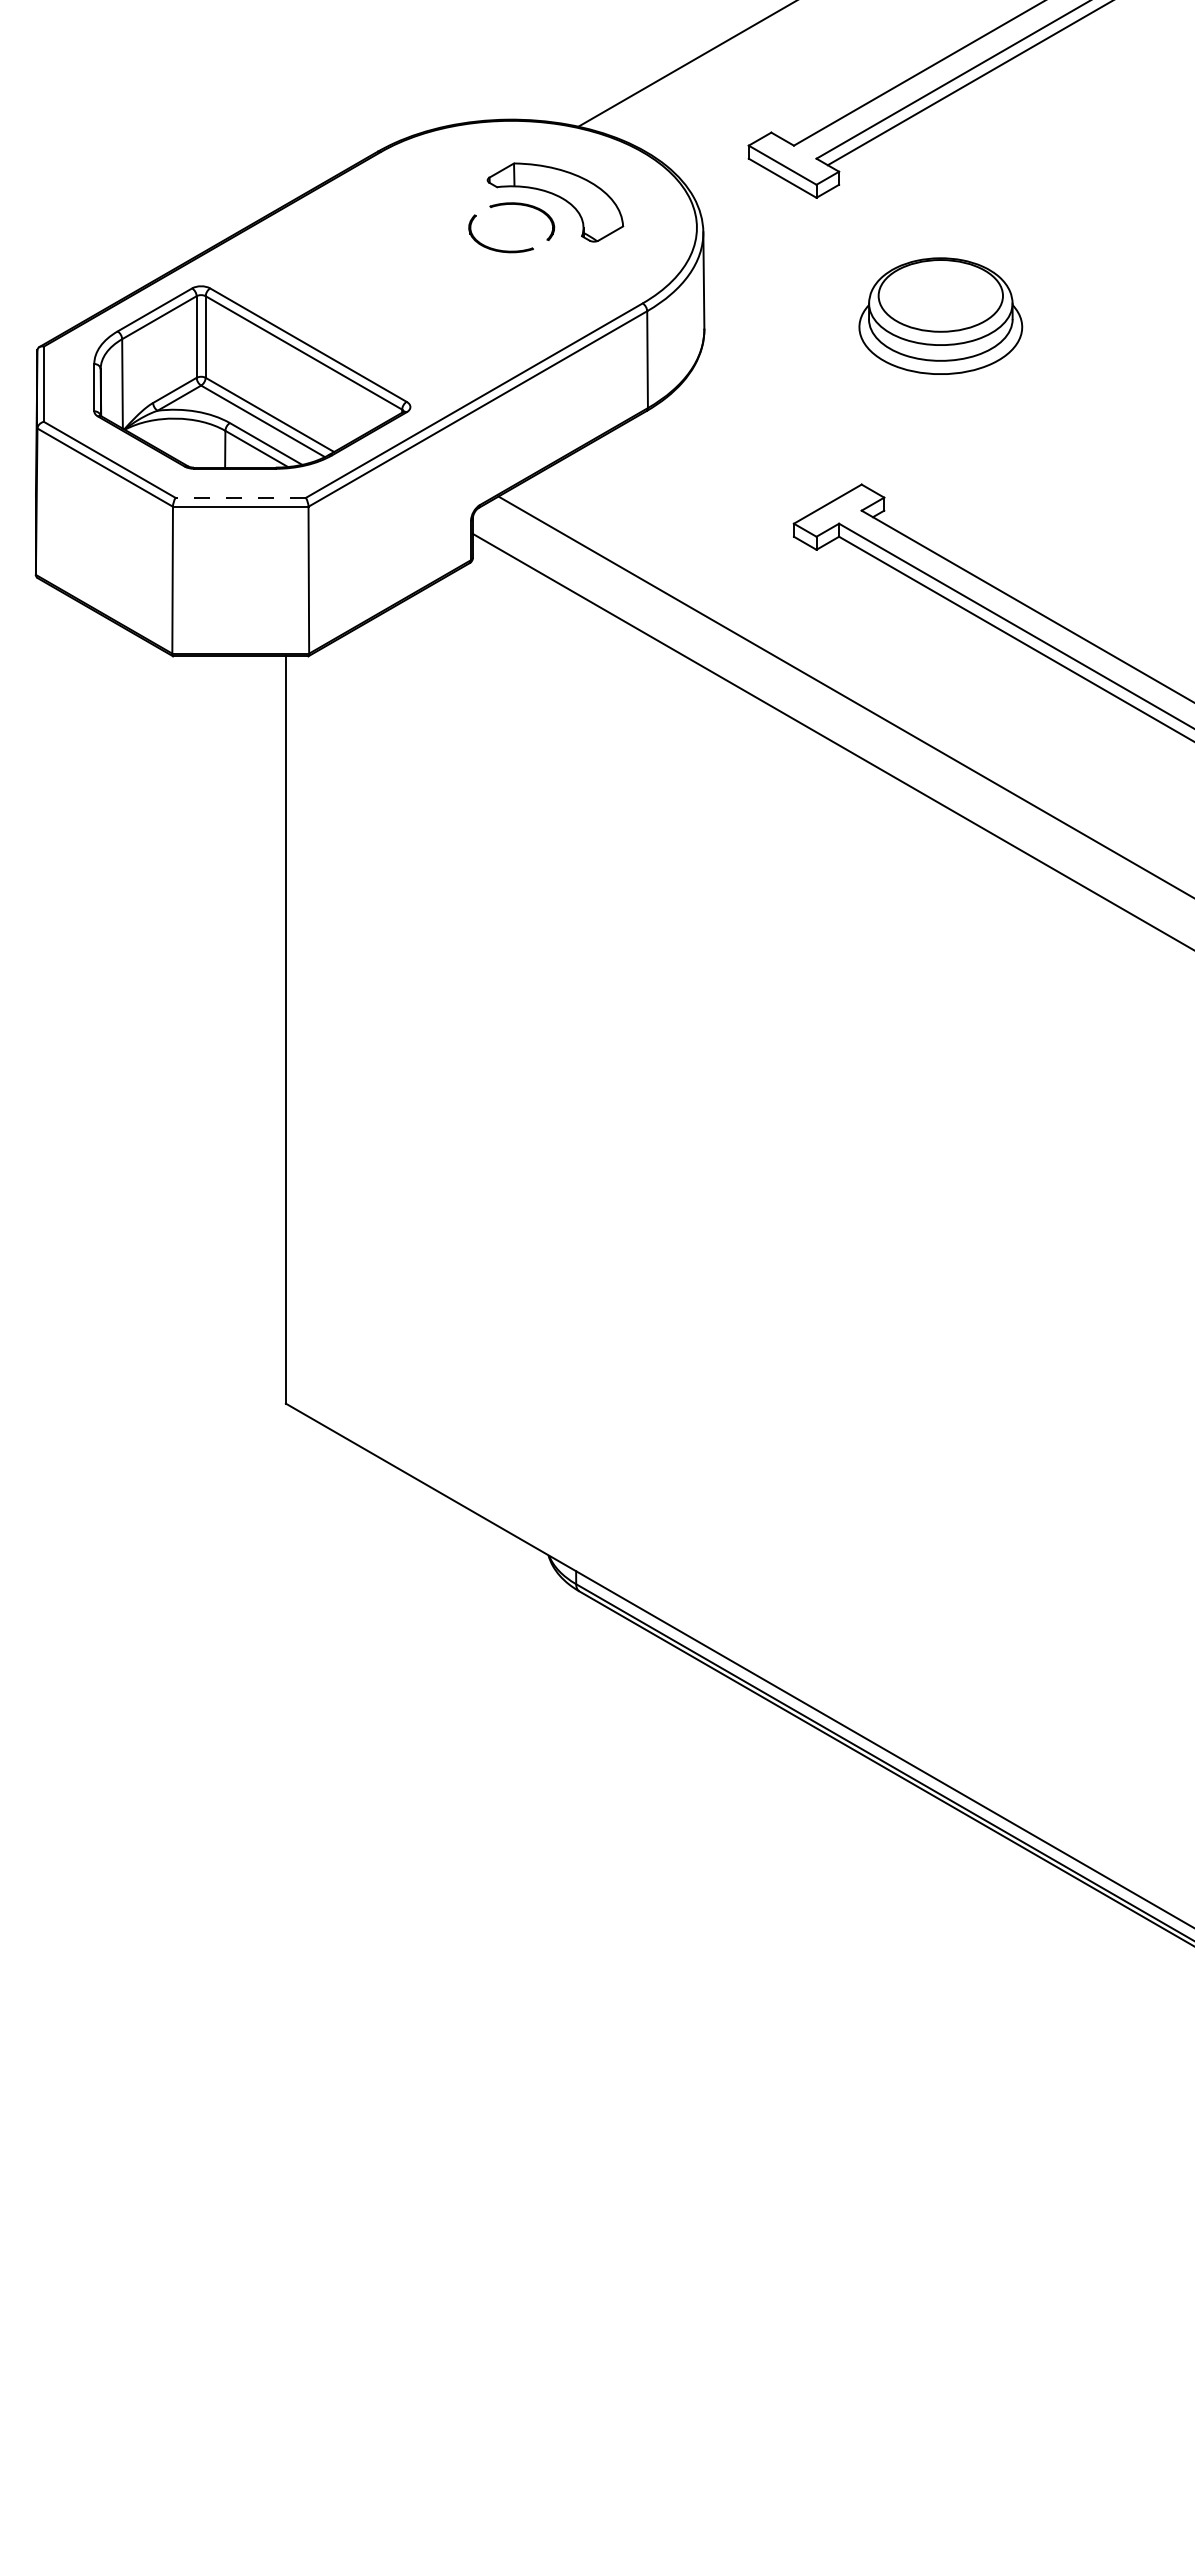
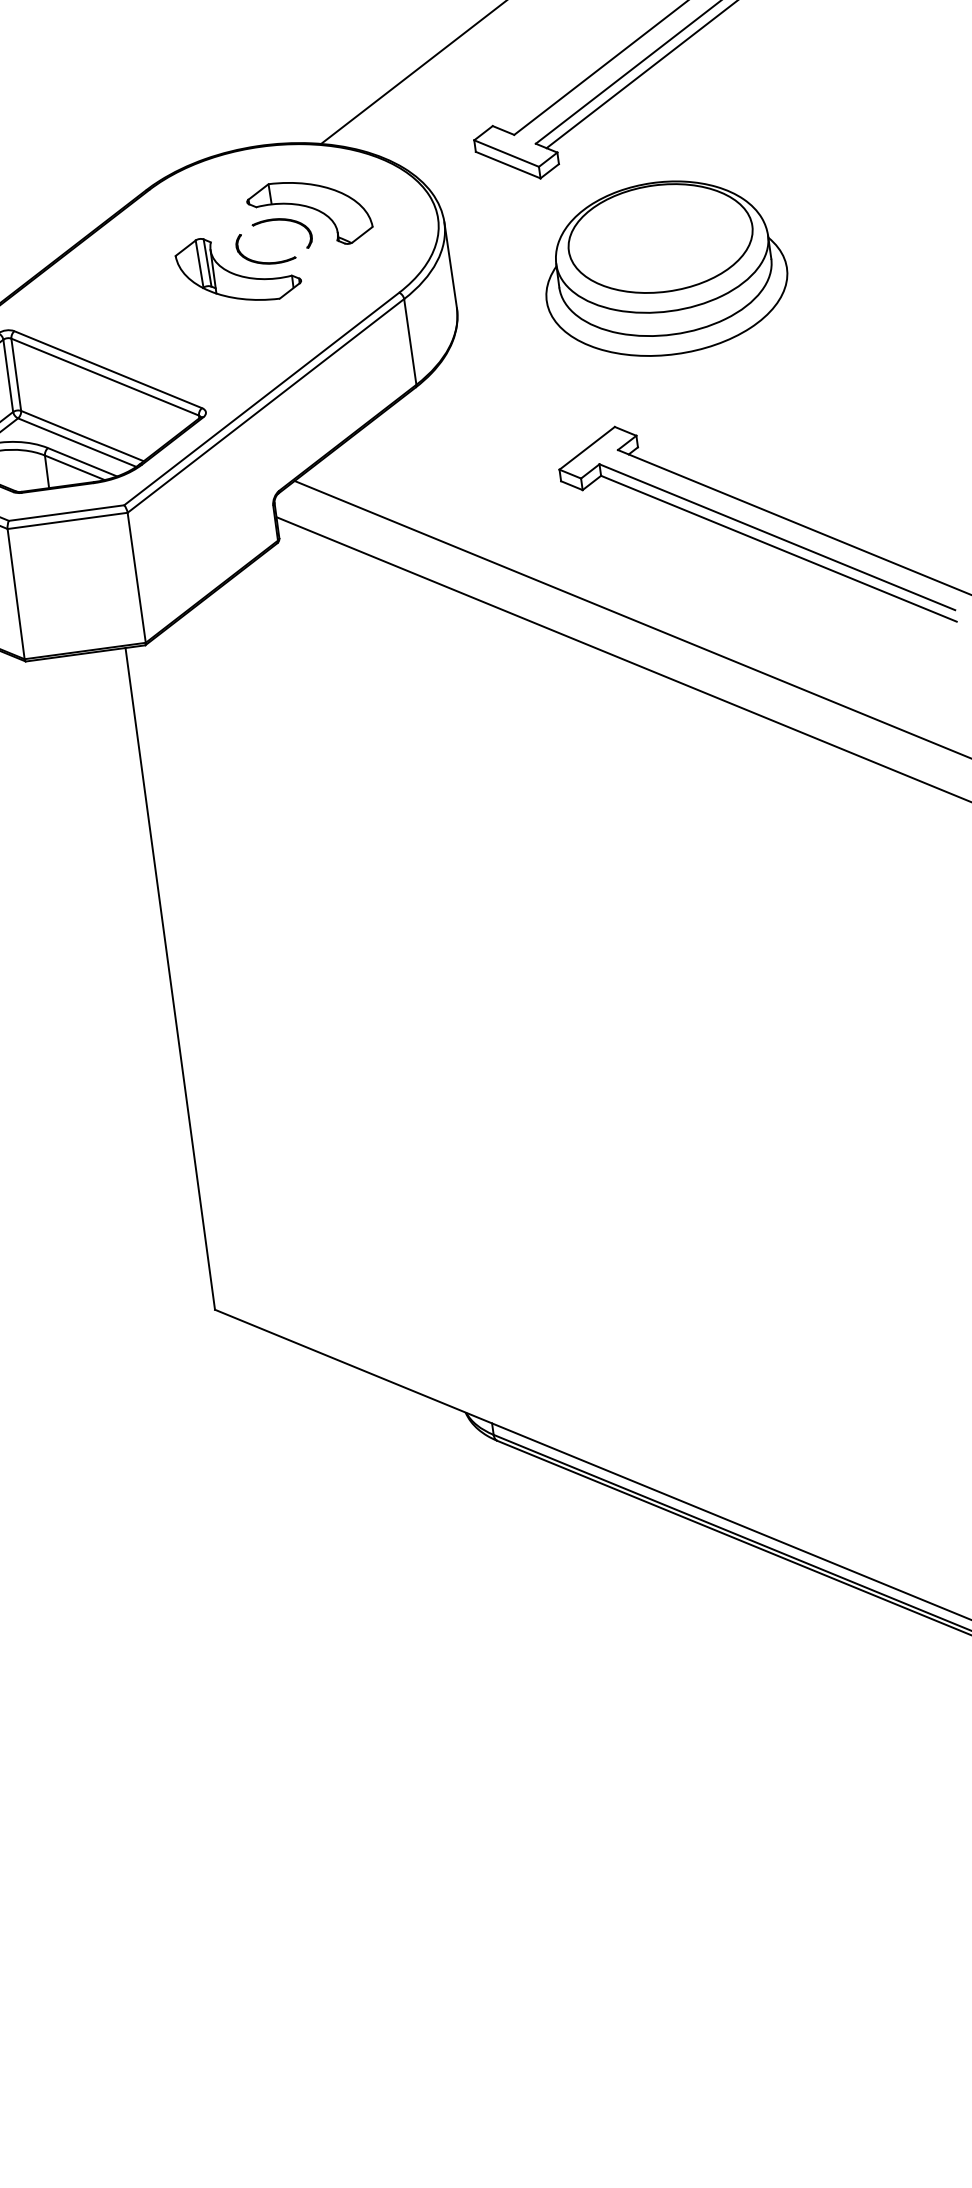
part: (467, 253) -> (238, 269), added
part: (940, 315) -> (664, 267), size x1.67
line: (240, 497) -> (66, 512), dashed -> solid

